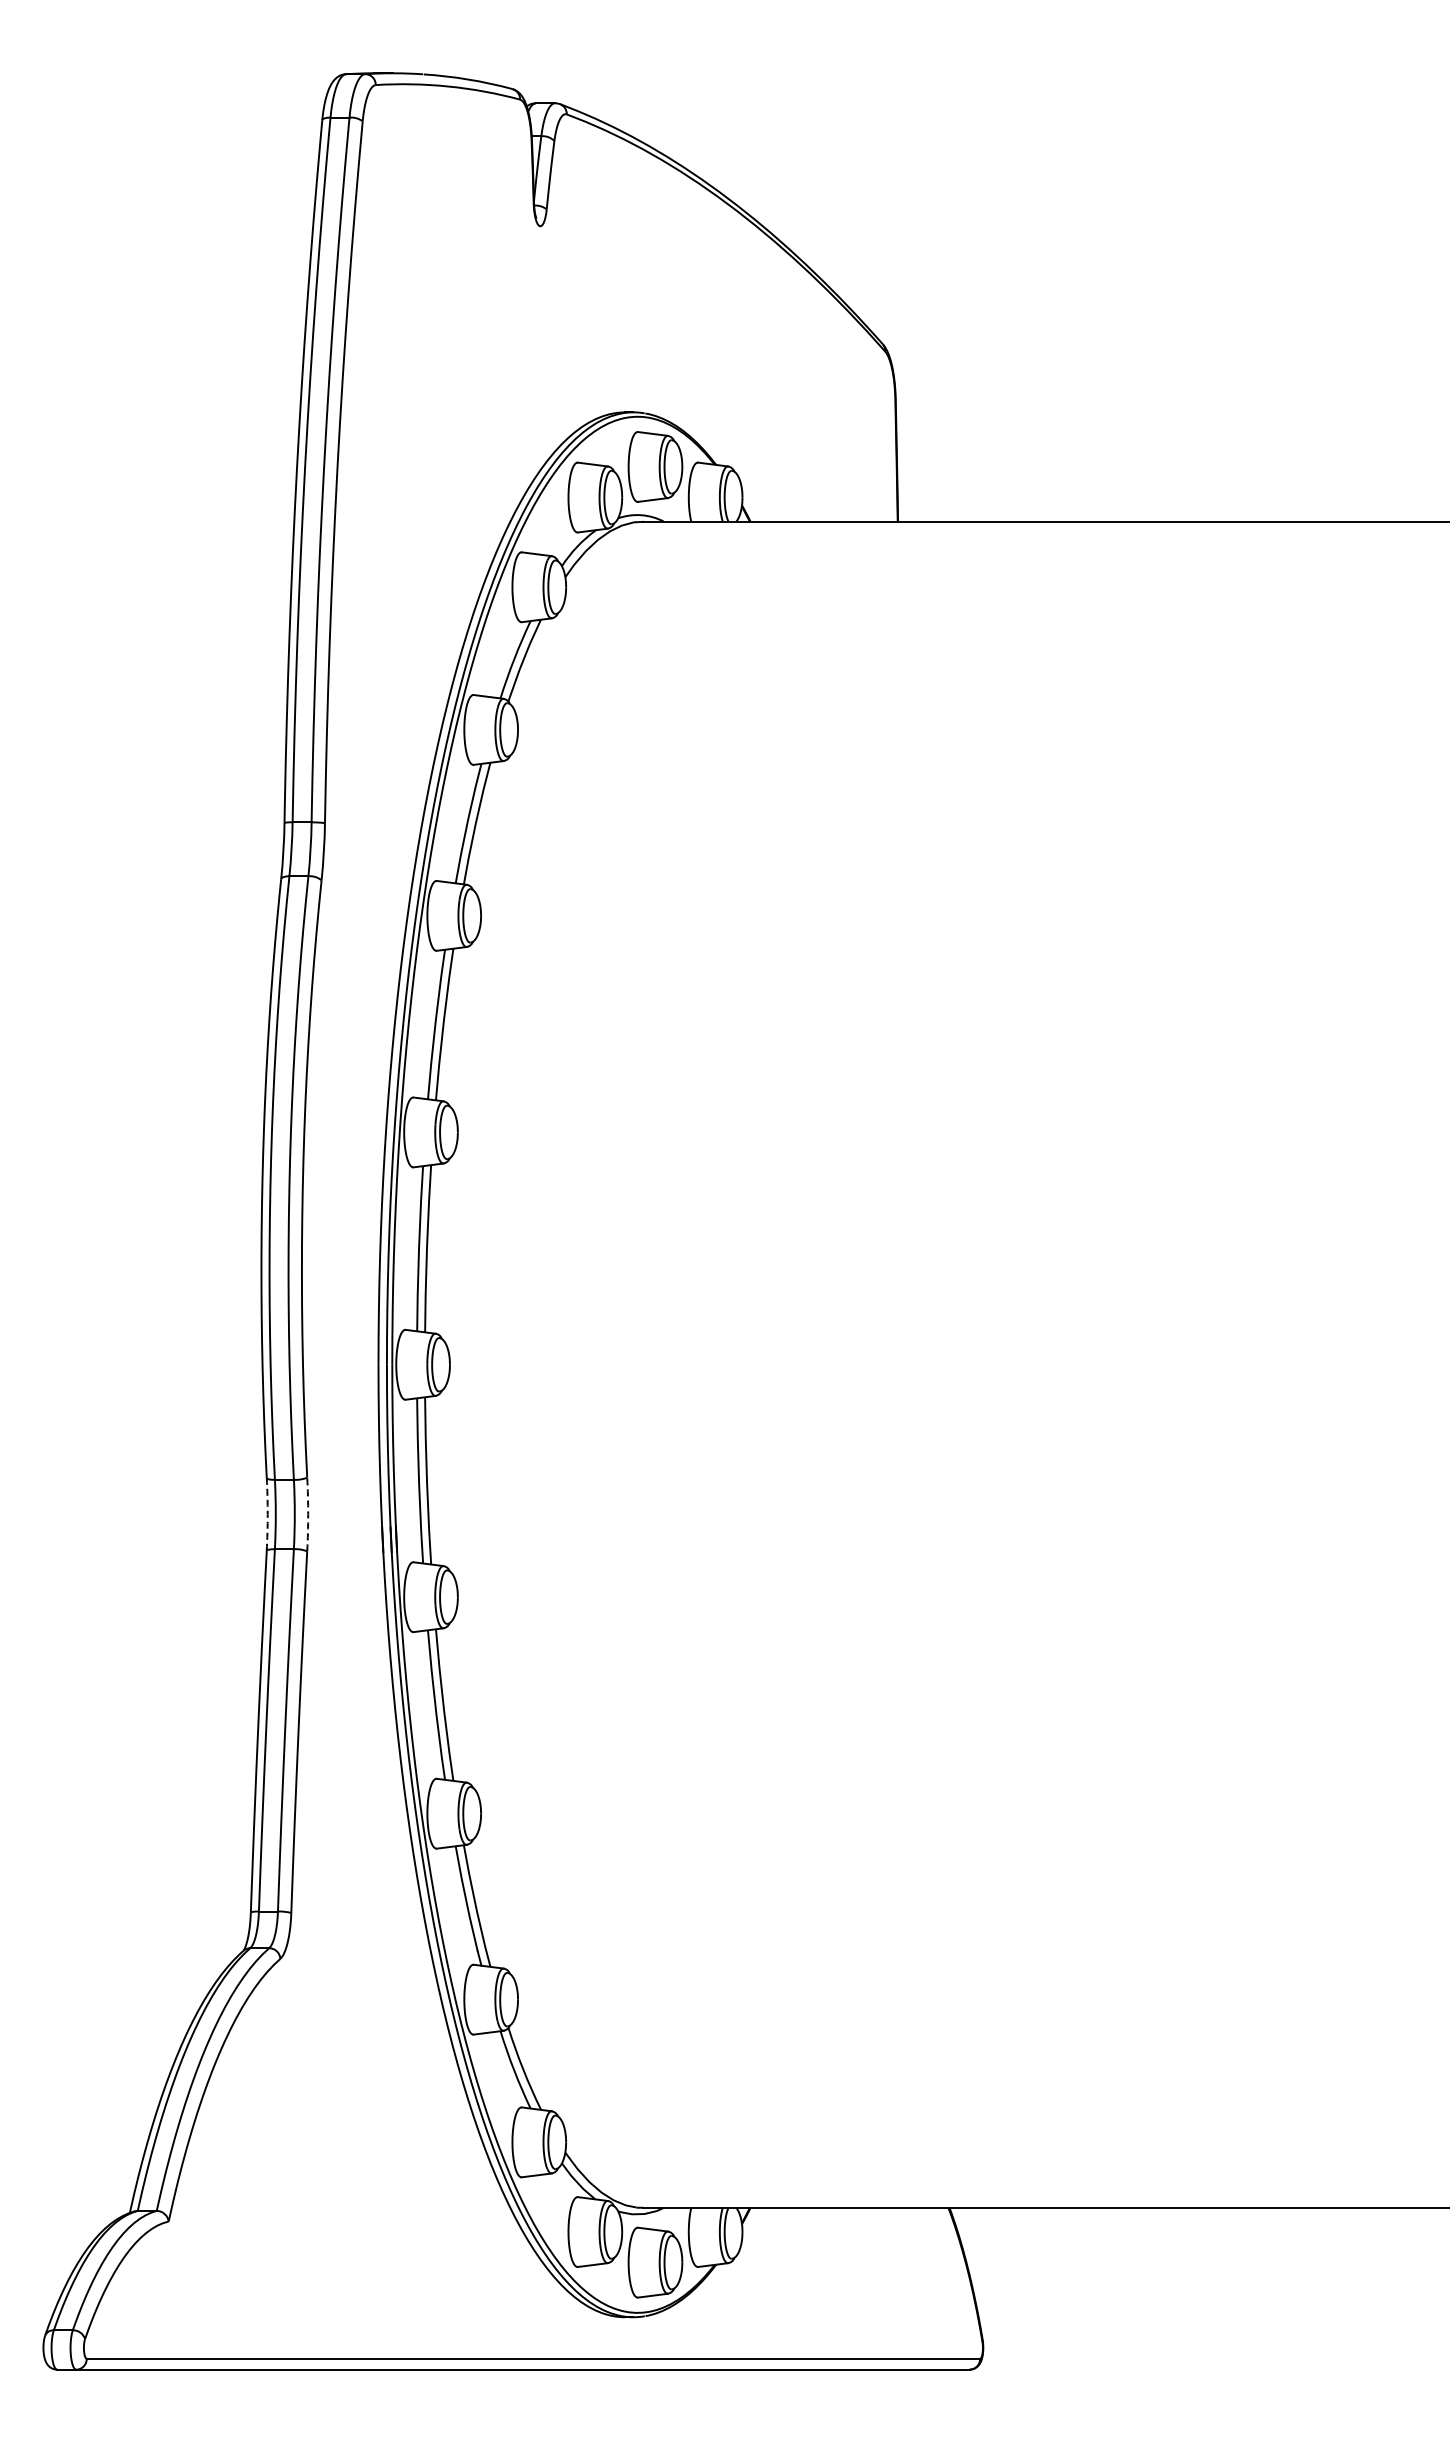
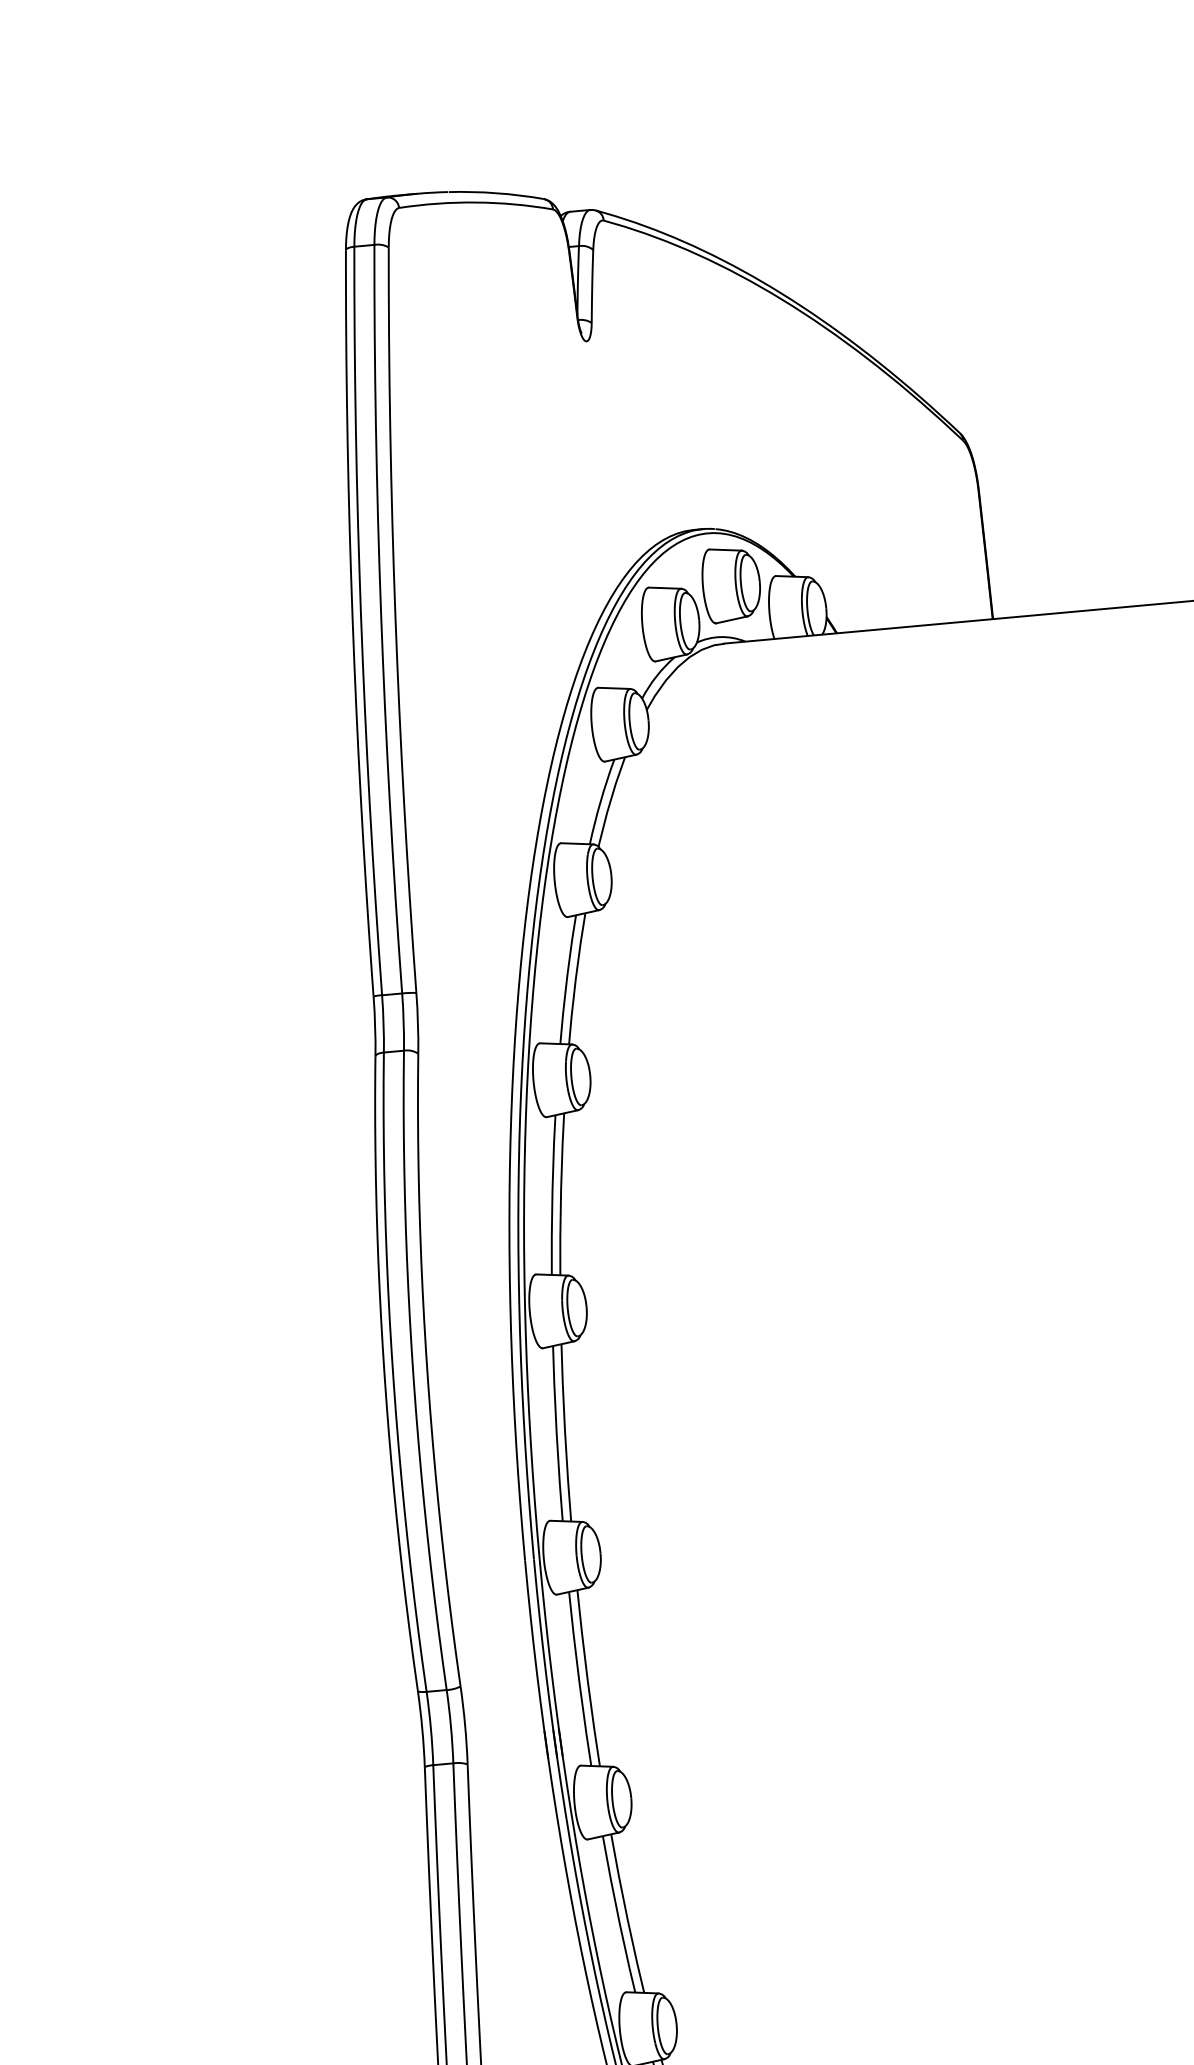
arc: (267, 1514) -> (422, 1729), dashed -> solid
arc: (308, 1514) -> (465, 1725), dashed -> solid

